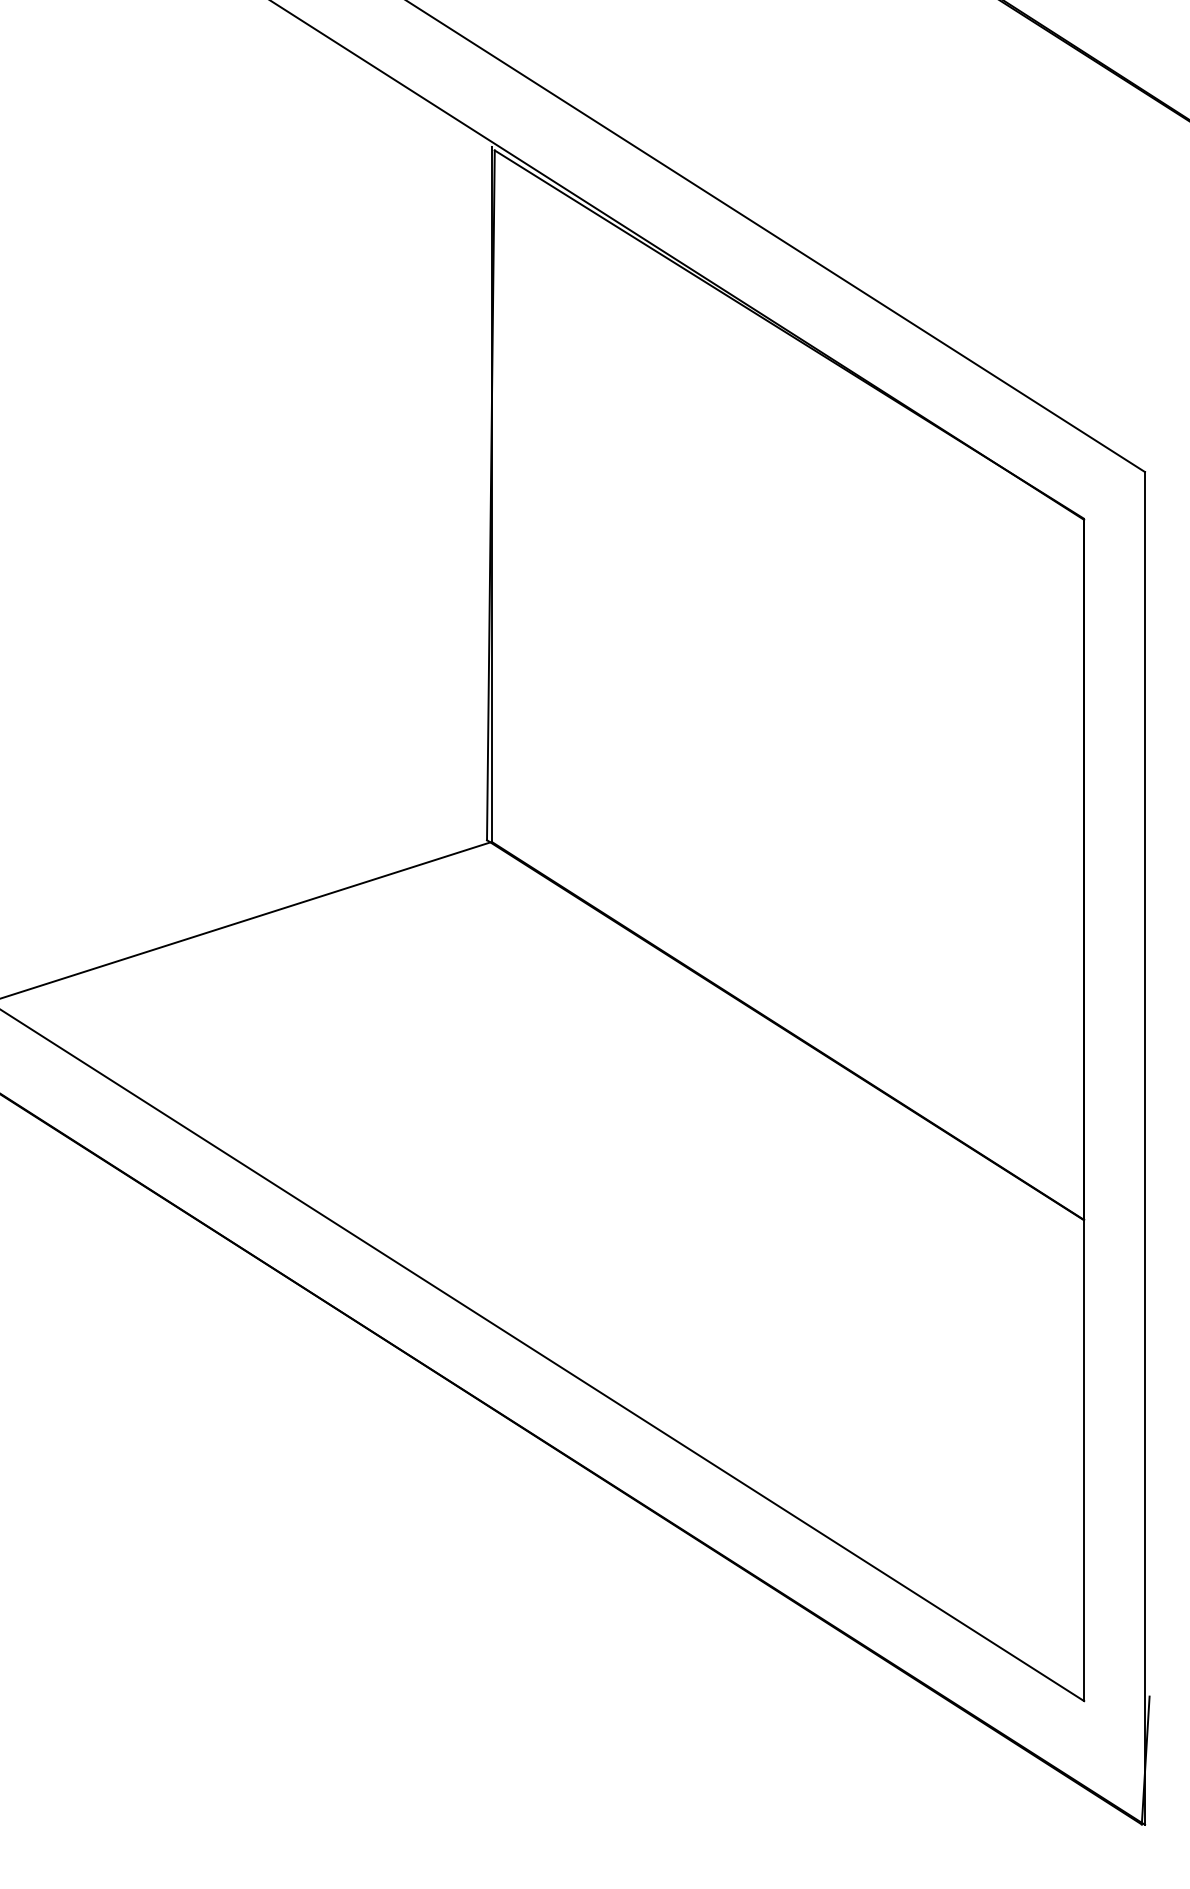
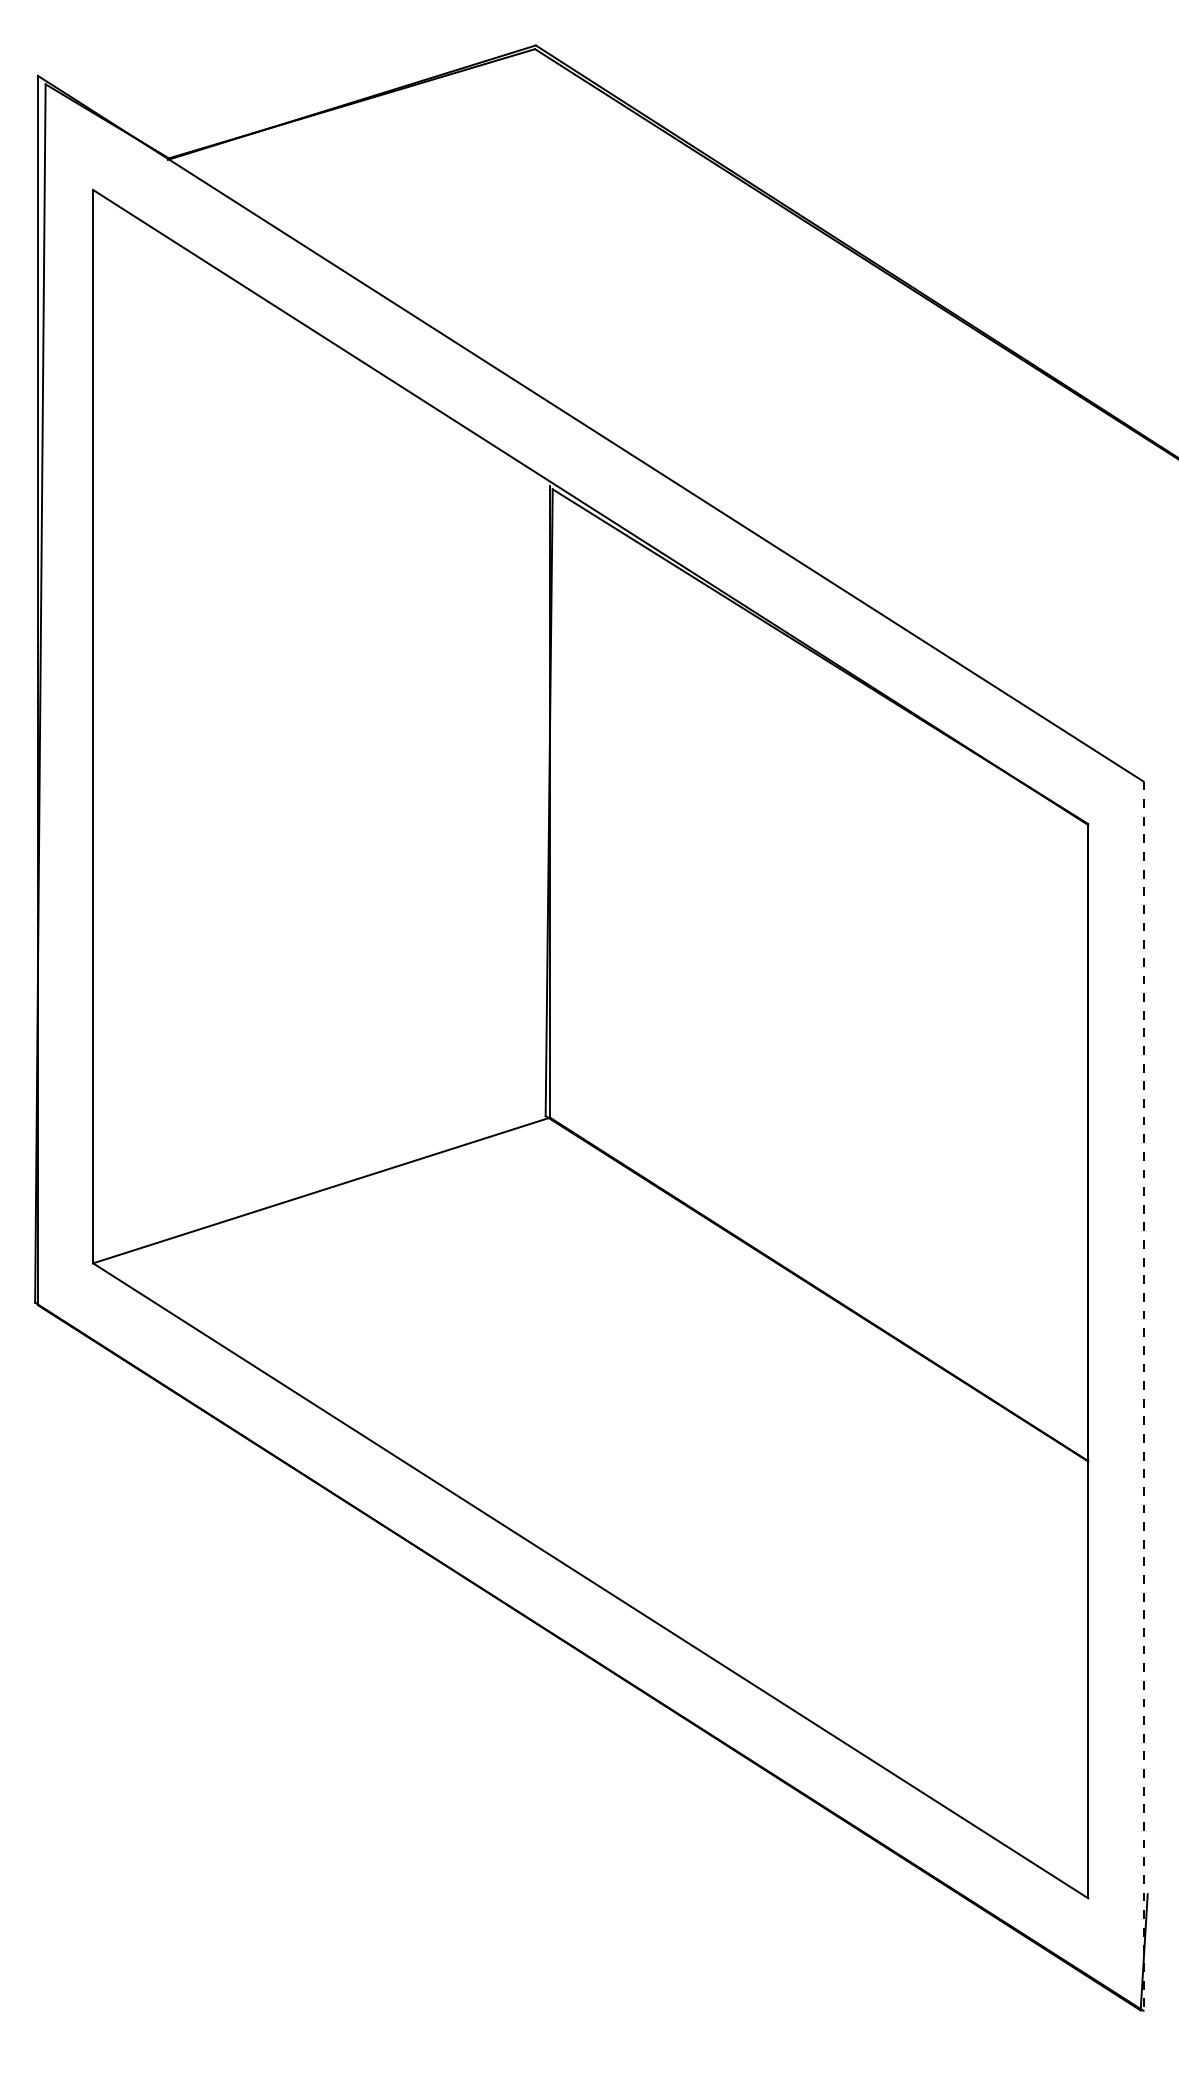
line: (1144, 1148) -> (1143, 1396), solid -> dashed

